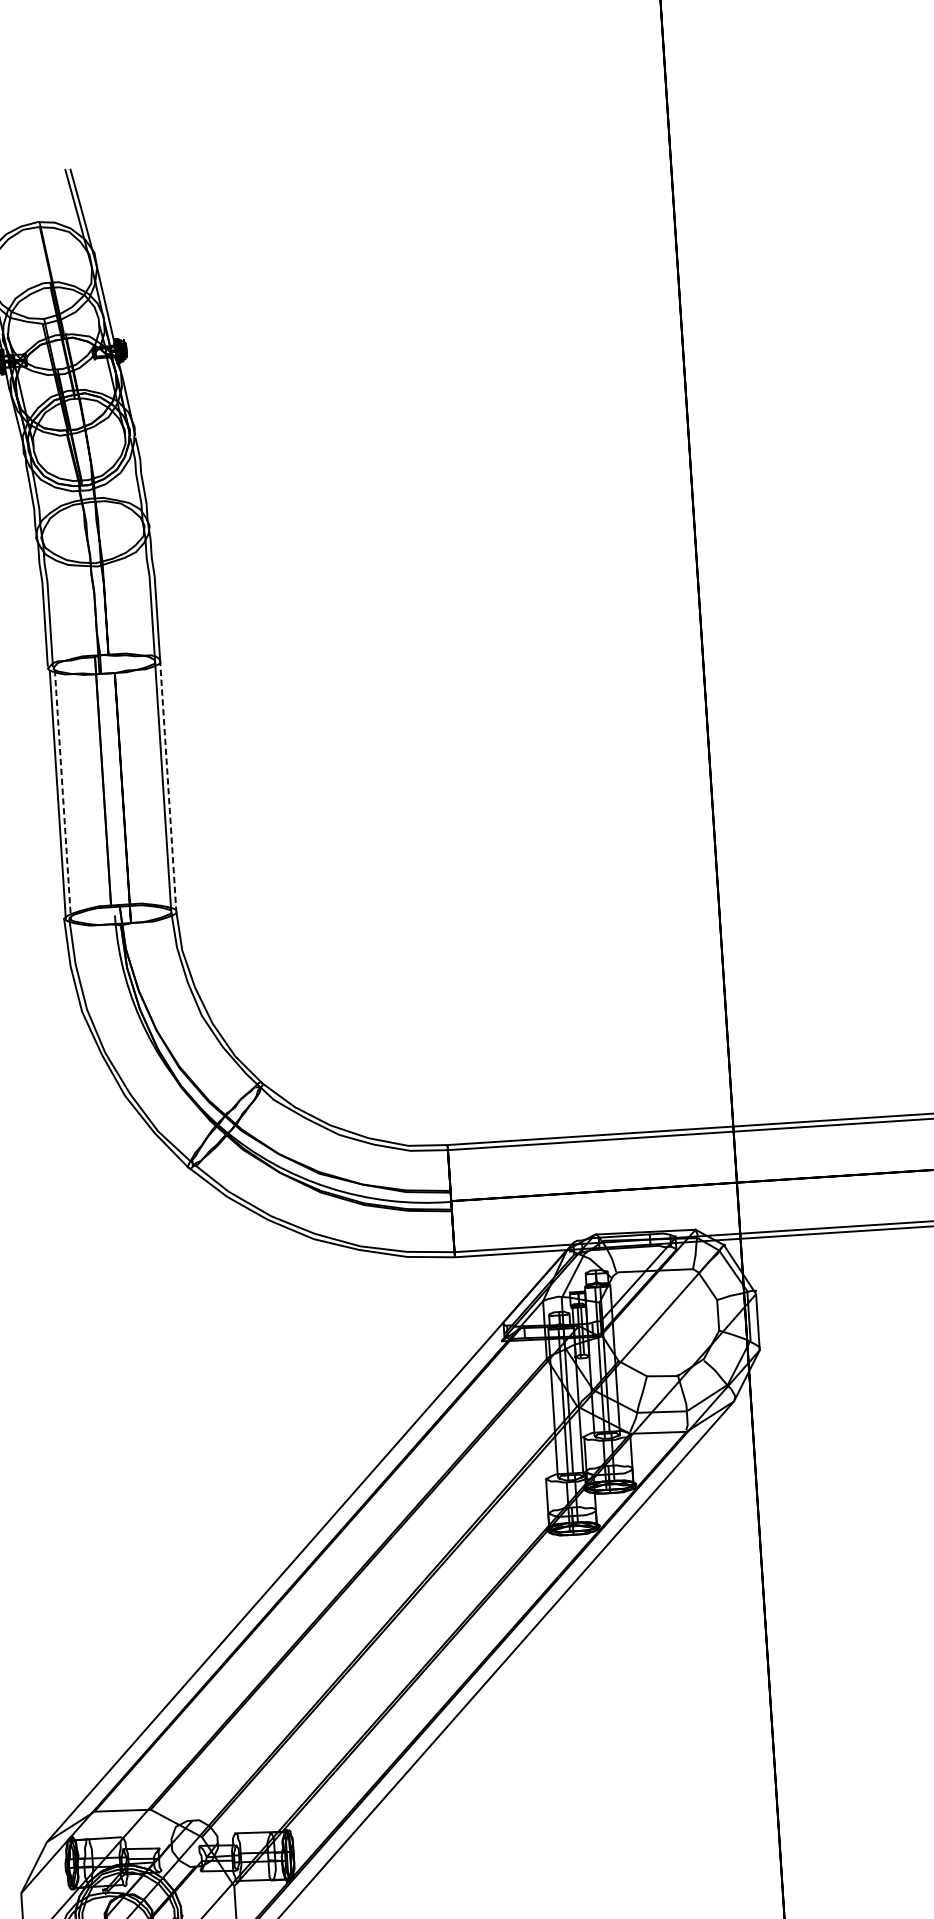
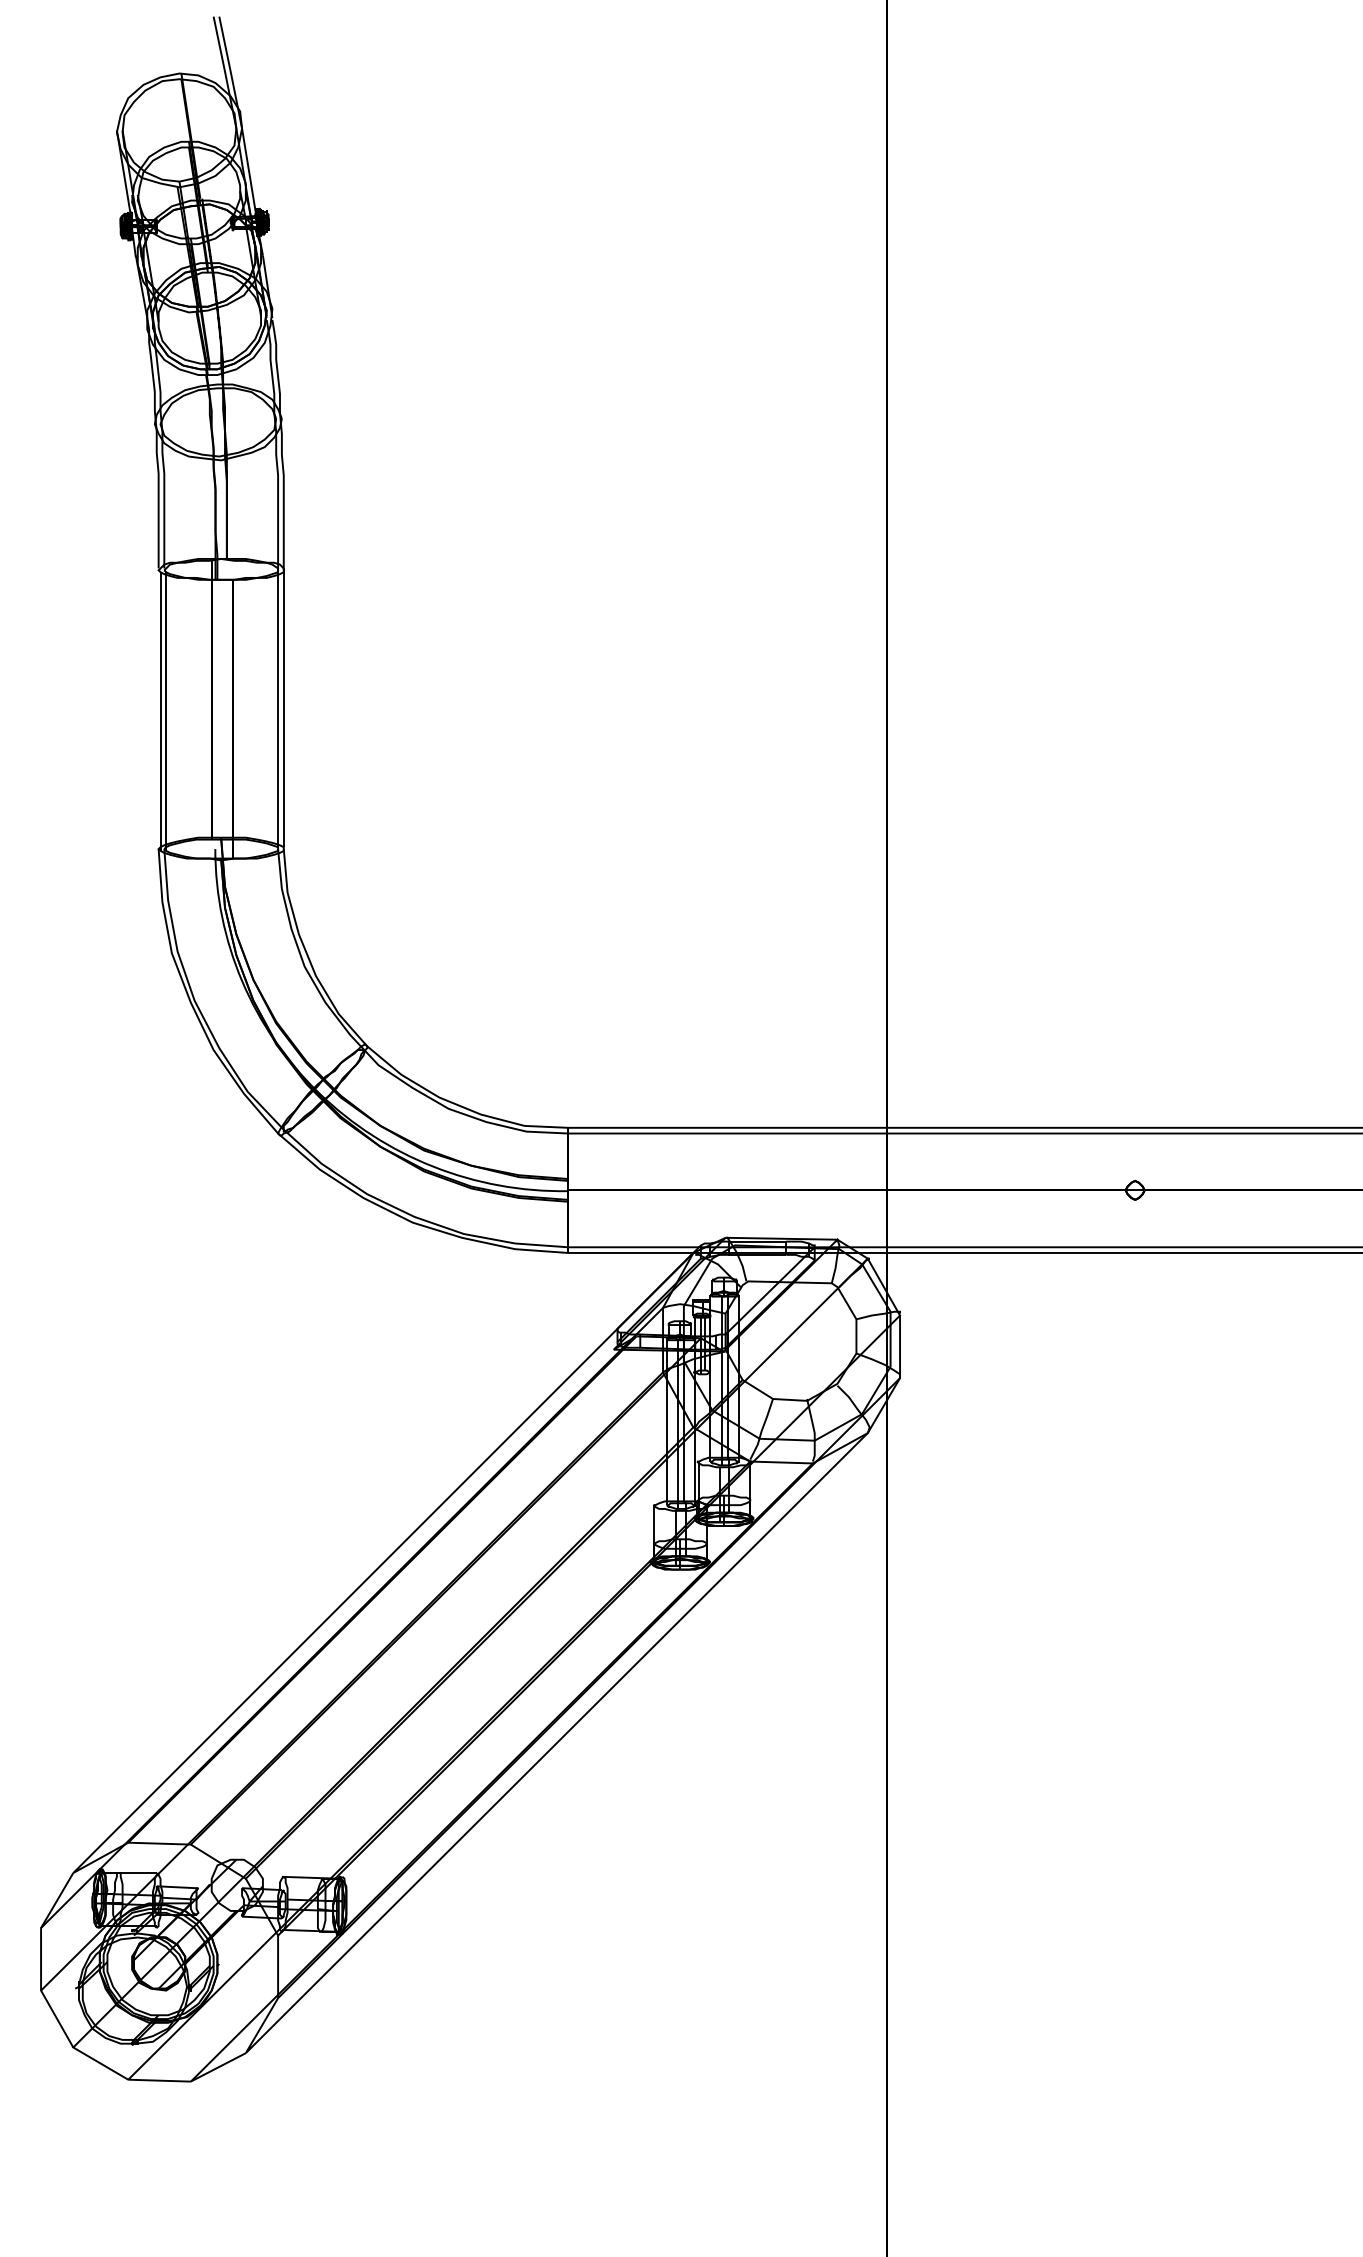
line: (167, 785) -> (283, 708), dashed -> solid
line: (63, 795) -> (166, 712), dashed -> solid

